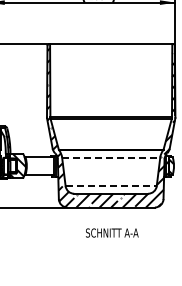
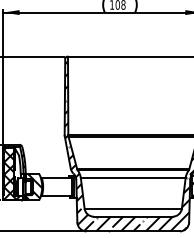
line: (111, 157) -> (133, 177), dashed -> solid
line: (111, 186) -> (133, 208), dashed -> solid

